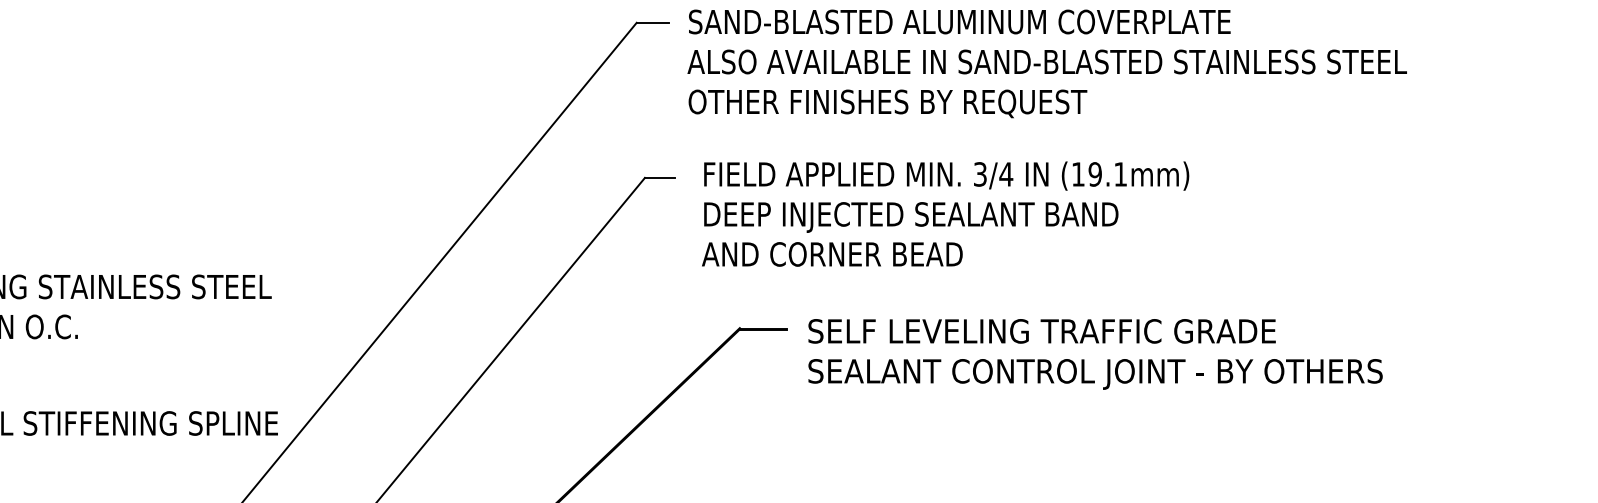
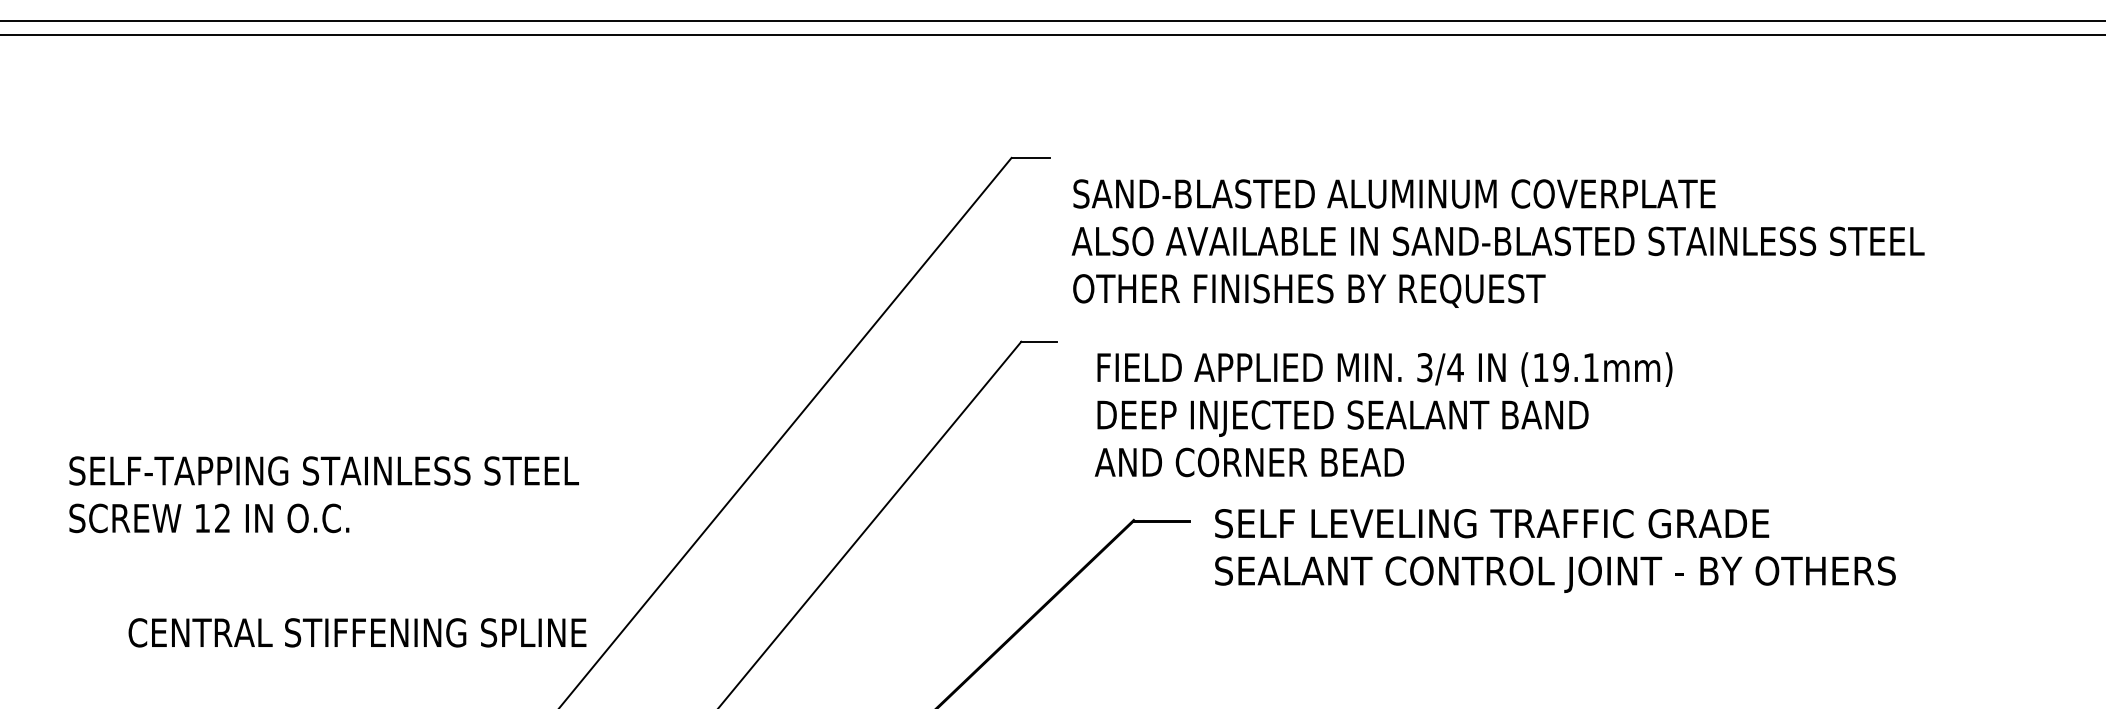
text: (1046, 63) -> (1497, 243), moved
text: (945, 213) -> (1383, 414), moved

